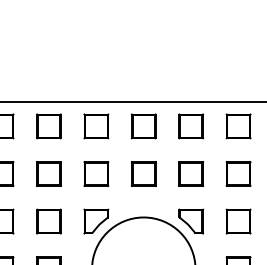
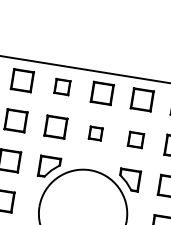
part: (96, 126) -> (62, 87), size x0.7
part: (143, 173) -> (95, 133), size x0.6
part: (191, 173) -> (136, 139), size x0.7

